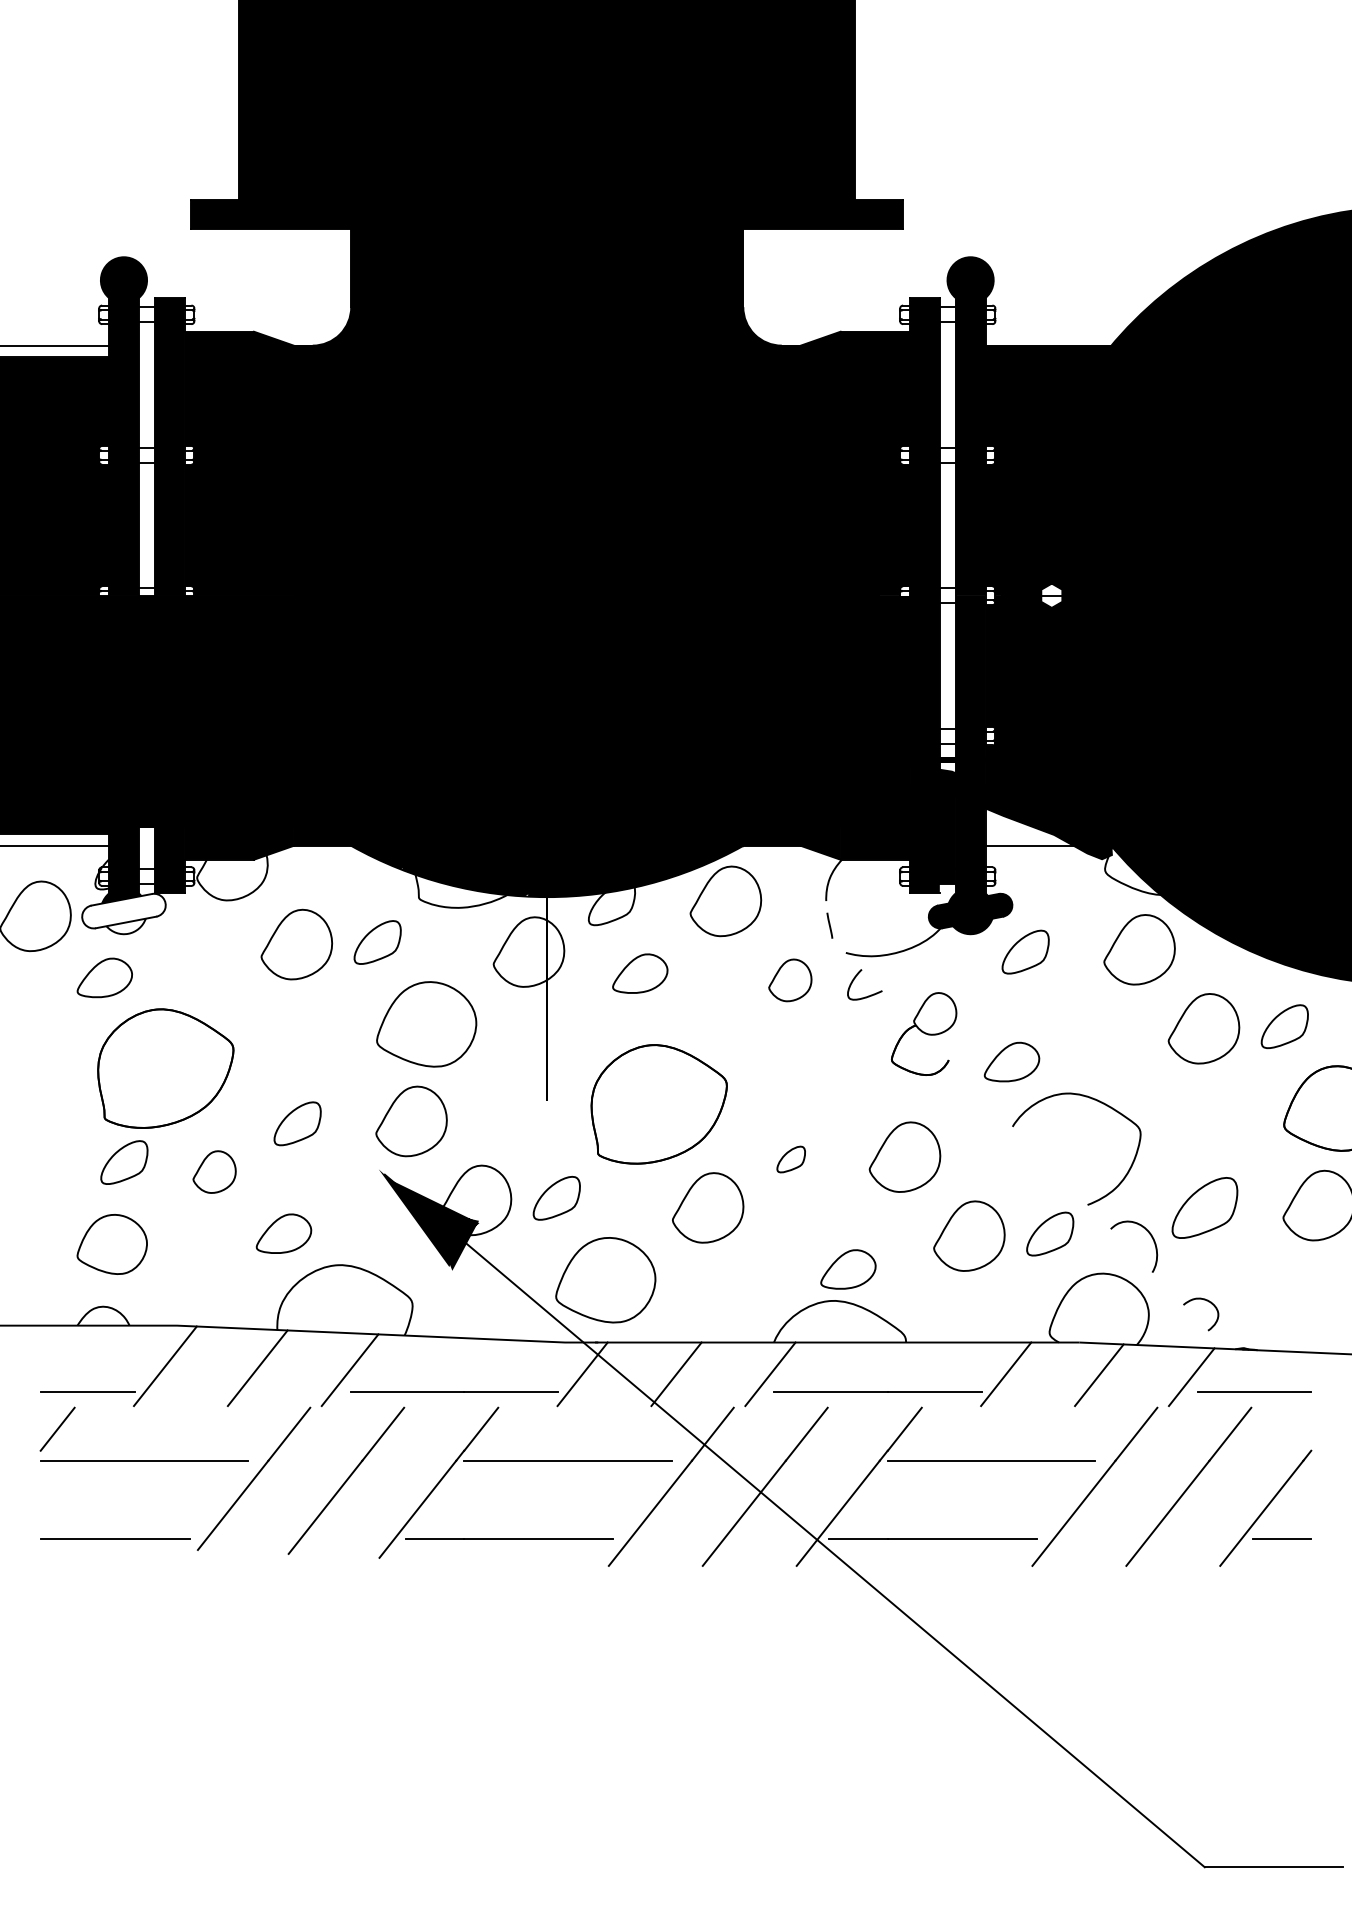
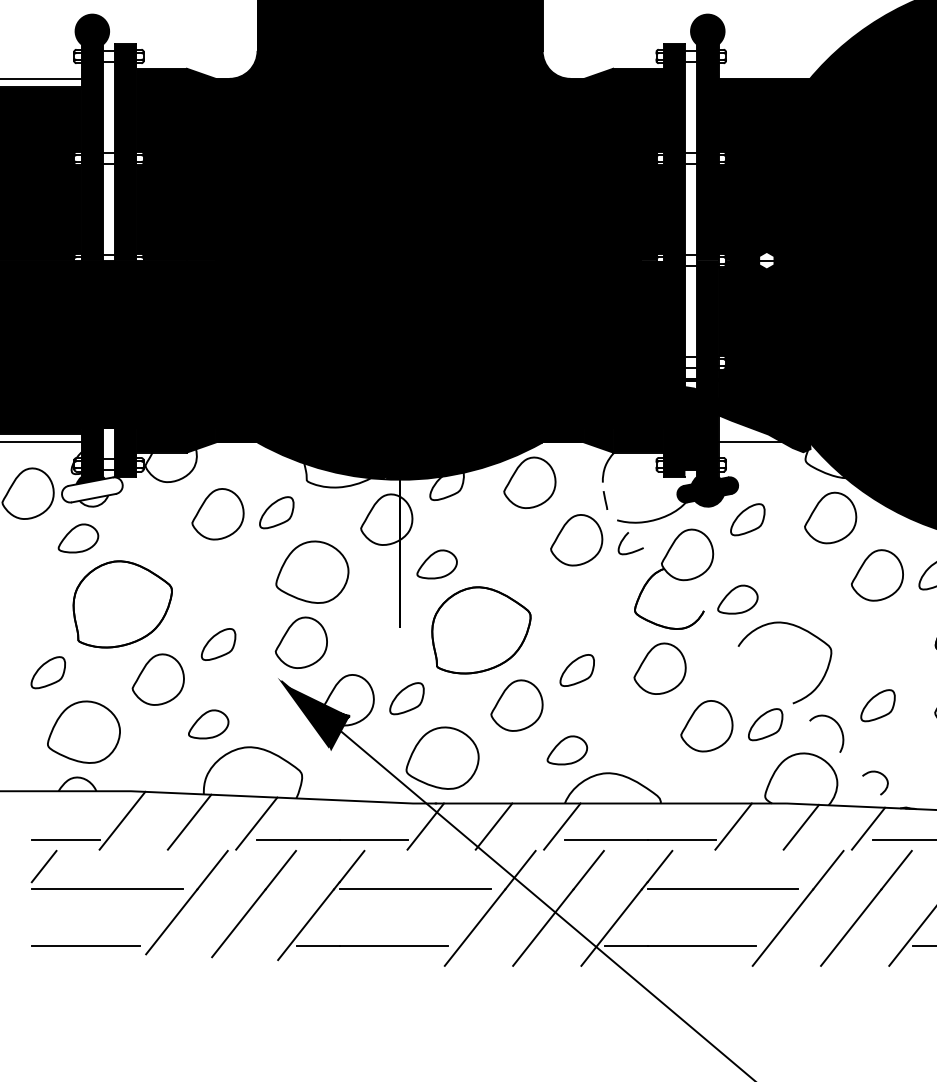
part: (640, 973) -> (437, 564), moved
part: (790, 980) -> (576, 540), size x1.67
part: (923, 1033) -> (673, 578), size x1.67
part: (791, 1159) -> (577, 670), size x1.67
part: (124, 1162) -> (48, 672), moved
part: (214, 1171) -> (158, 679), size x1.67
part: (1204, 1207) -> (877, 705), size x0.71
part: (111, 1244) -> (83, 732), size x1.43
part: (848, 1269) -> (567, 750), moved

